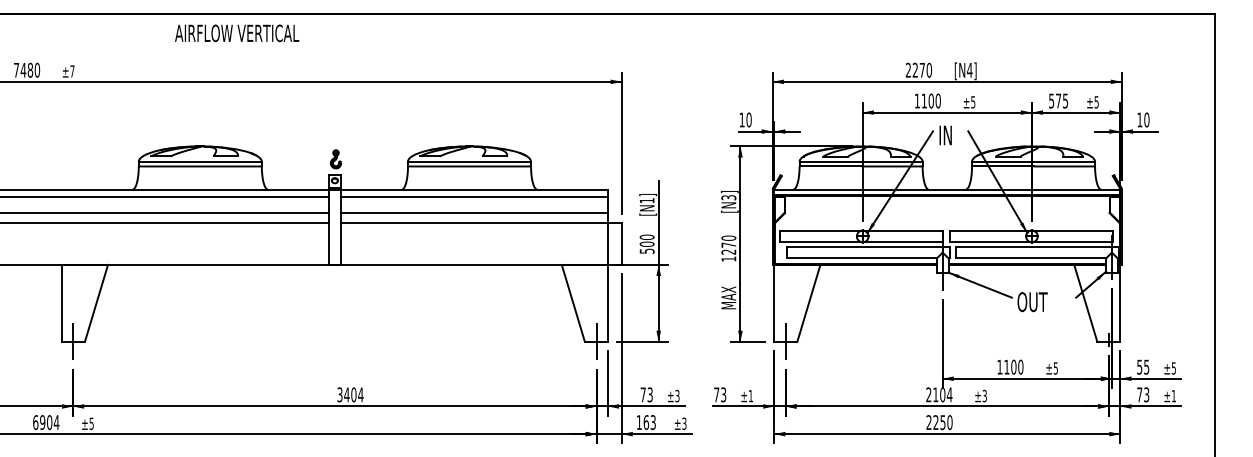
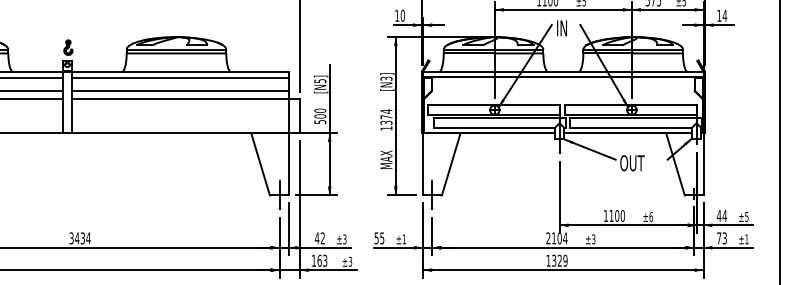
text: (1146, 119) -> (724, 15), 10 -> 14
text: (646, 200) -> (319, 81), [N1] -> [N5]
text: (728, 244) -> (386, 116), 1270 -> 1374
text: (1142, 366) -> (721, 215), 55 -> 44
text: (1055, 368) -> (650, 217), ±5 -> ±6
text: (353, 394) -> (82, 238), 3404 -> 3434
text: (646, 394) -> (319, 238), 73 -> 42
text: (720, 394) -> (379, 238), 73 -> 55
text: (939, 422) -> (557, 260), 2250 -> 1329

